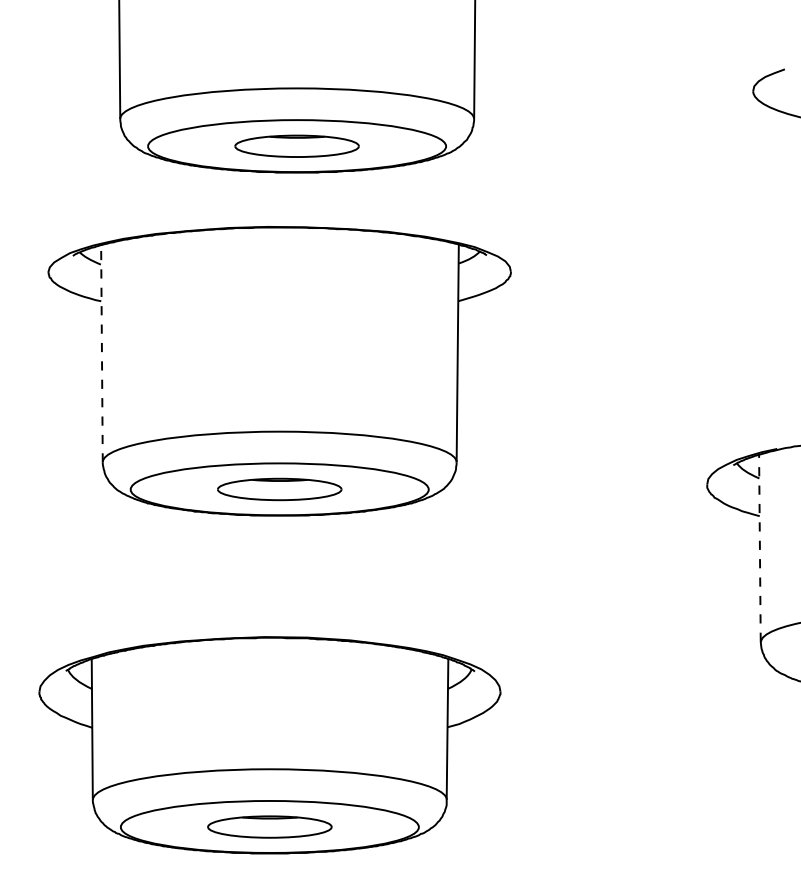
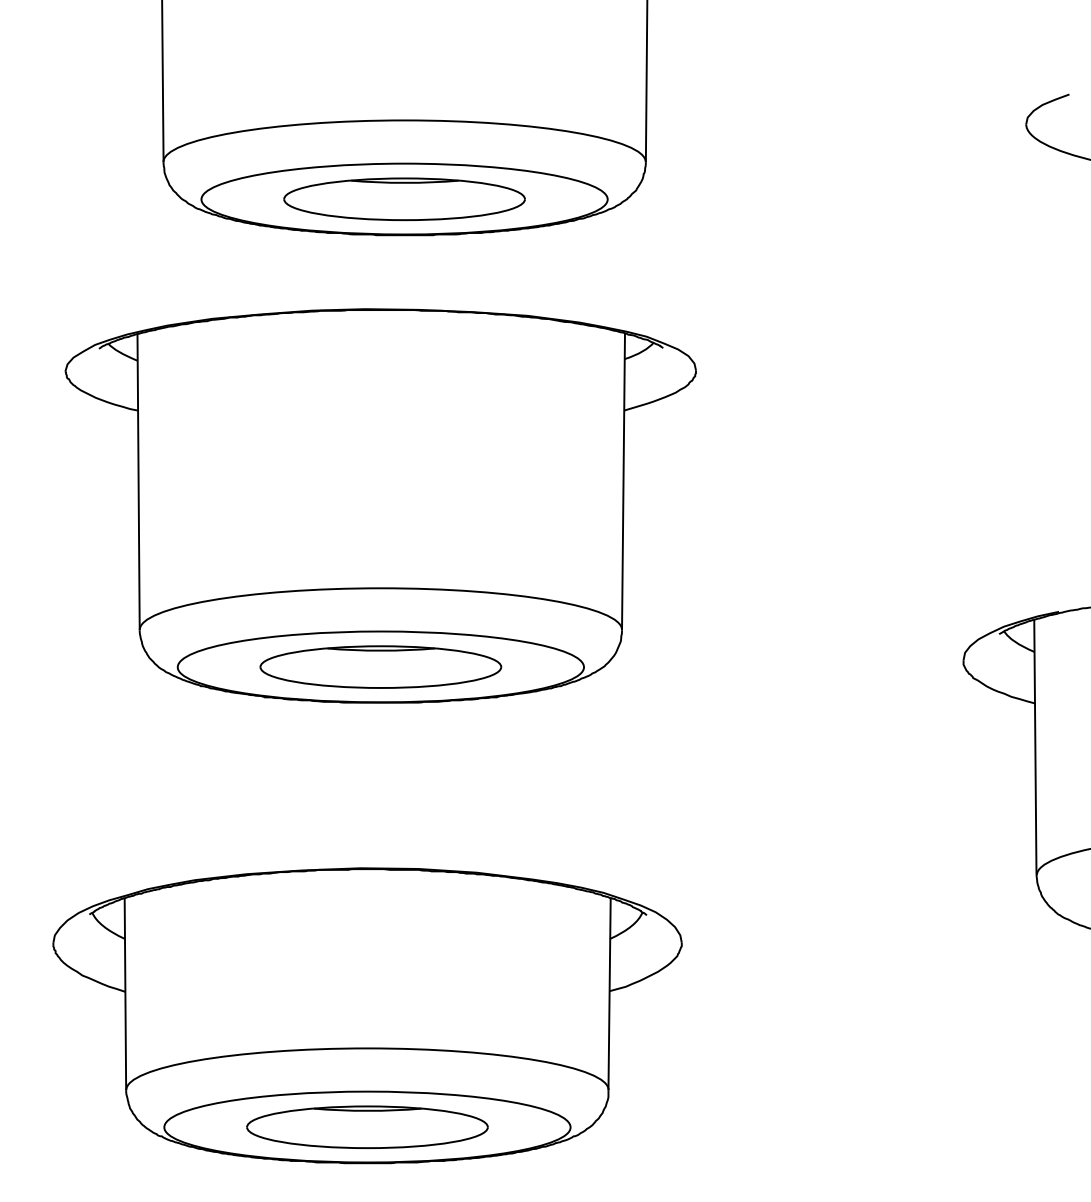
part: (297, 146) -> (404, 199), size x1.43
line: (101, 353) -> (138, 481), dashed -> solid
part: (279, 489) -> (380, 666), size x1.43
line: (760, 547) -> (1035, 746), dashed -> solid
part: (269, 826) -> (367, 1126), size x1.43

